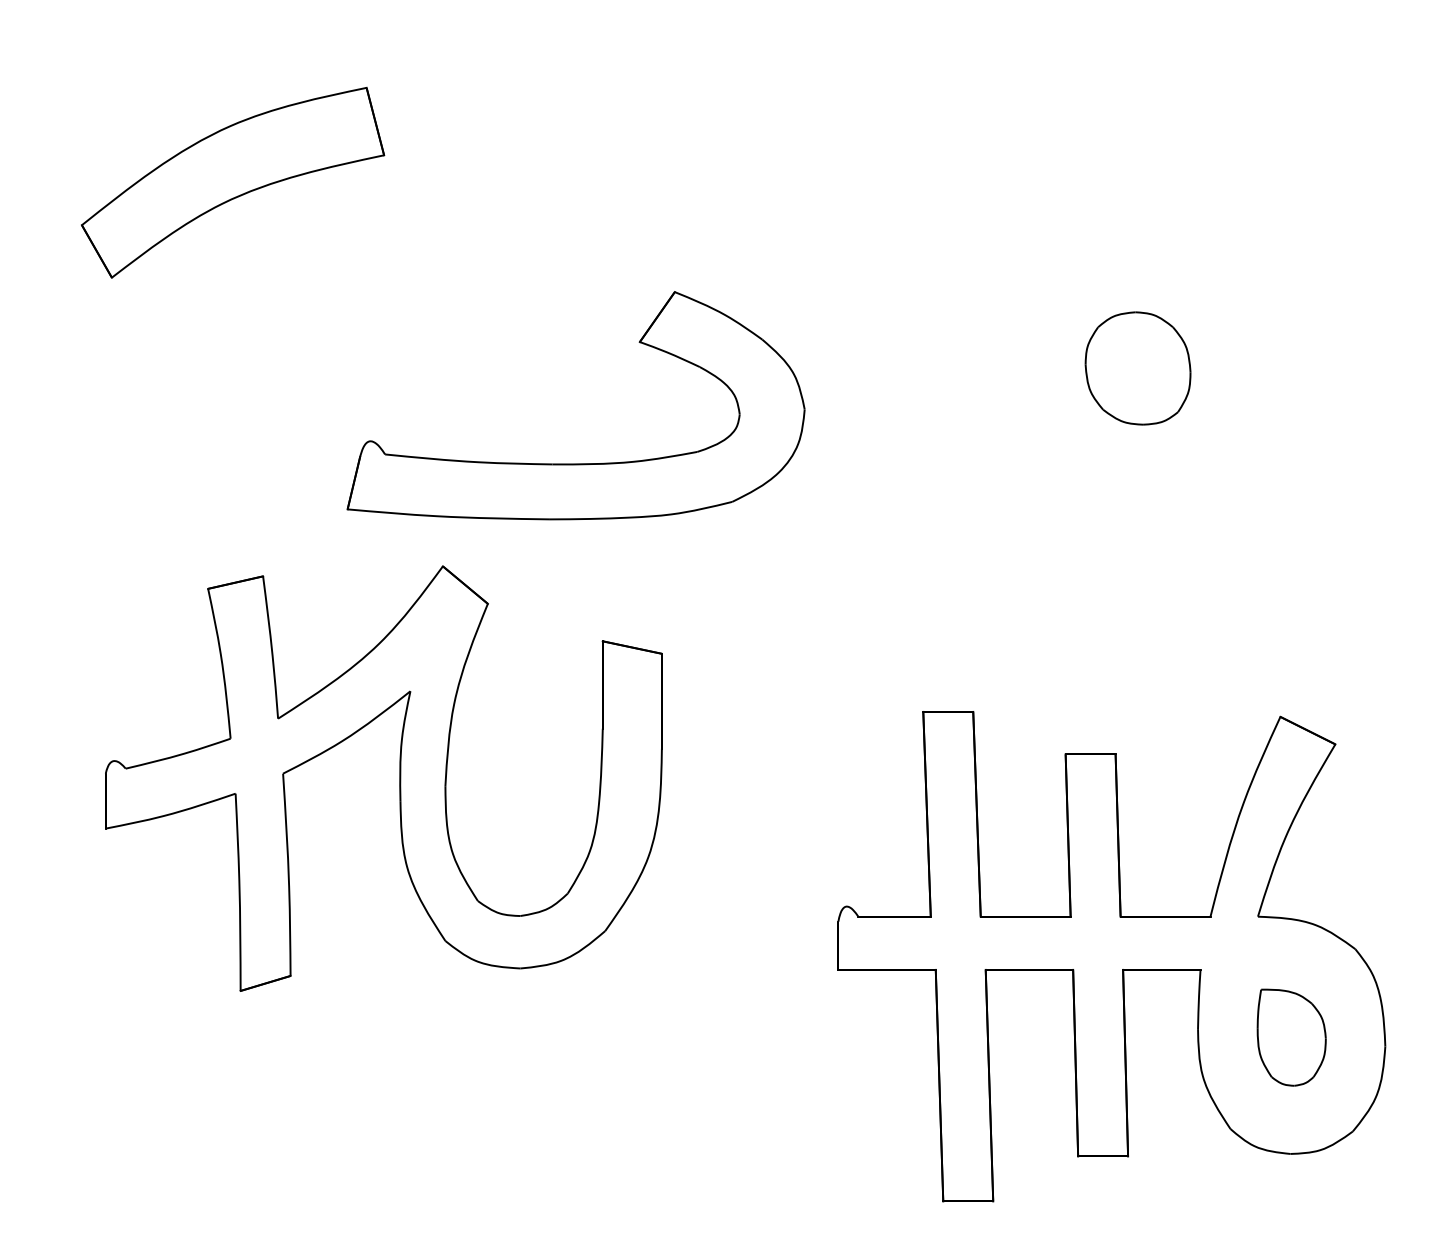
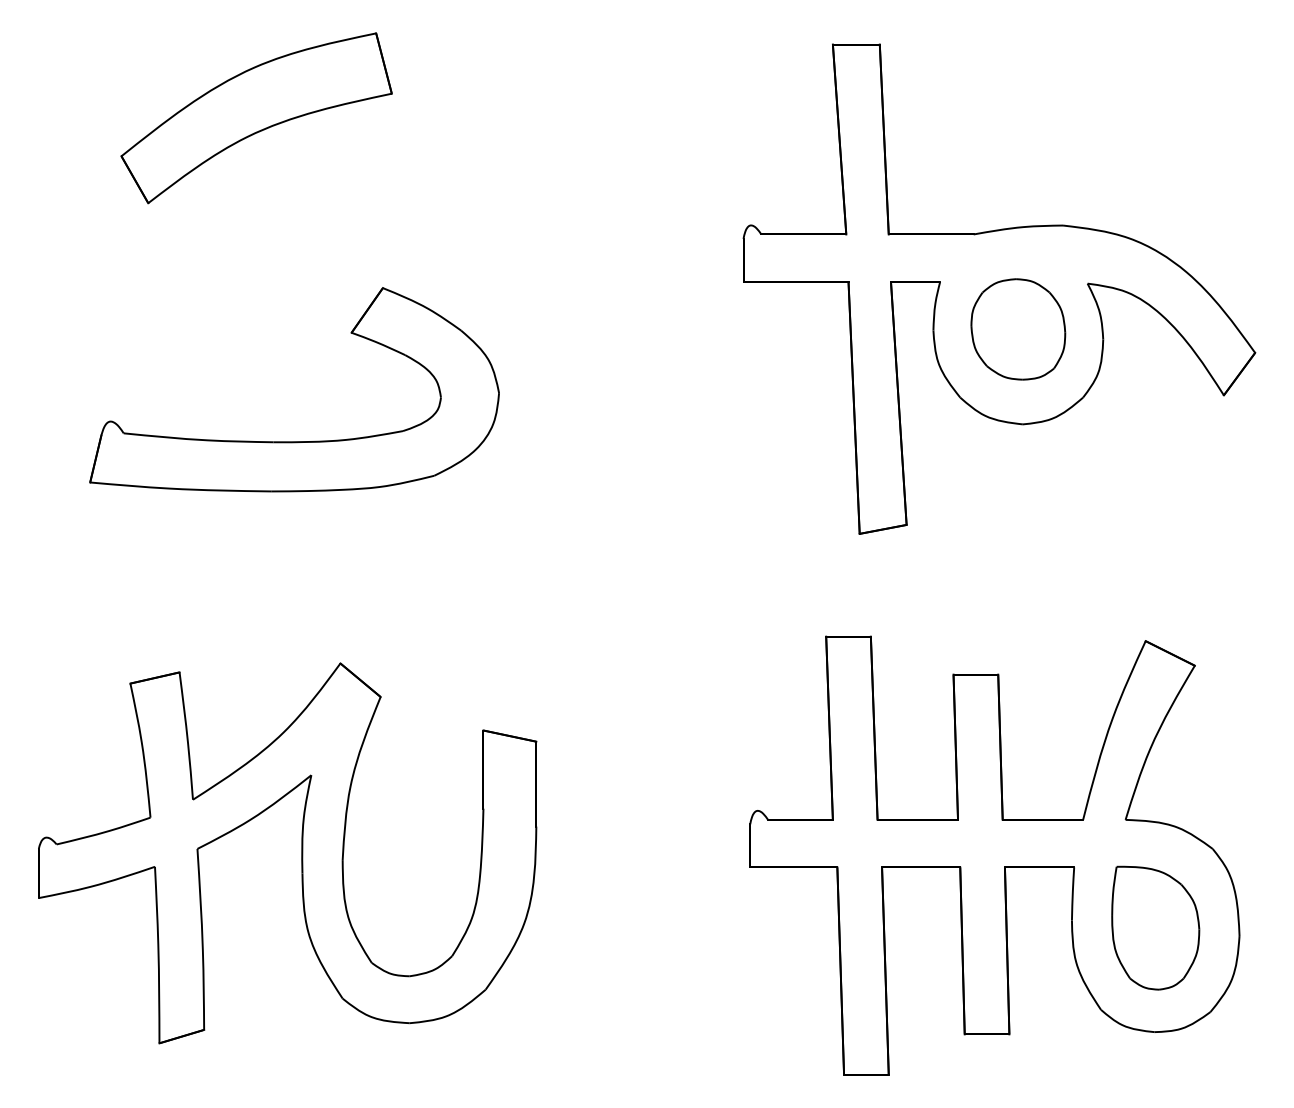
part: (232, 182) -> (256, 118), moved
part: (1117, 322) -> (999, 288), added
part: (576, 463) -> (294, 441), moved
part: (399, 778) -> (301, 853), moved
part: (1291, 1036) -> (1155, 927), size x1.43

